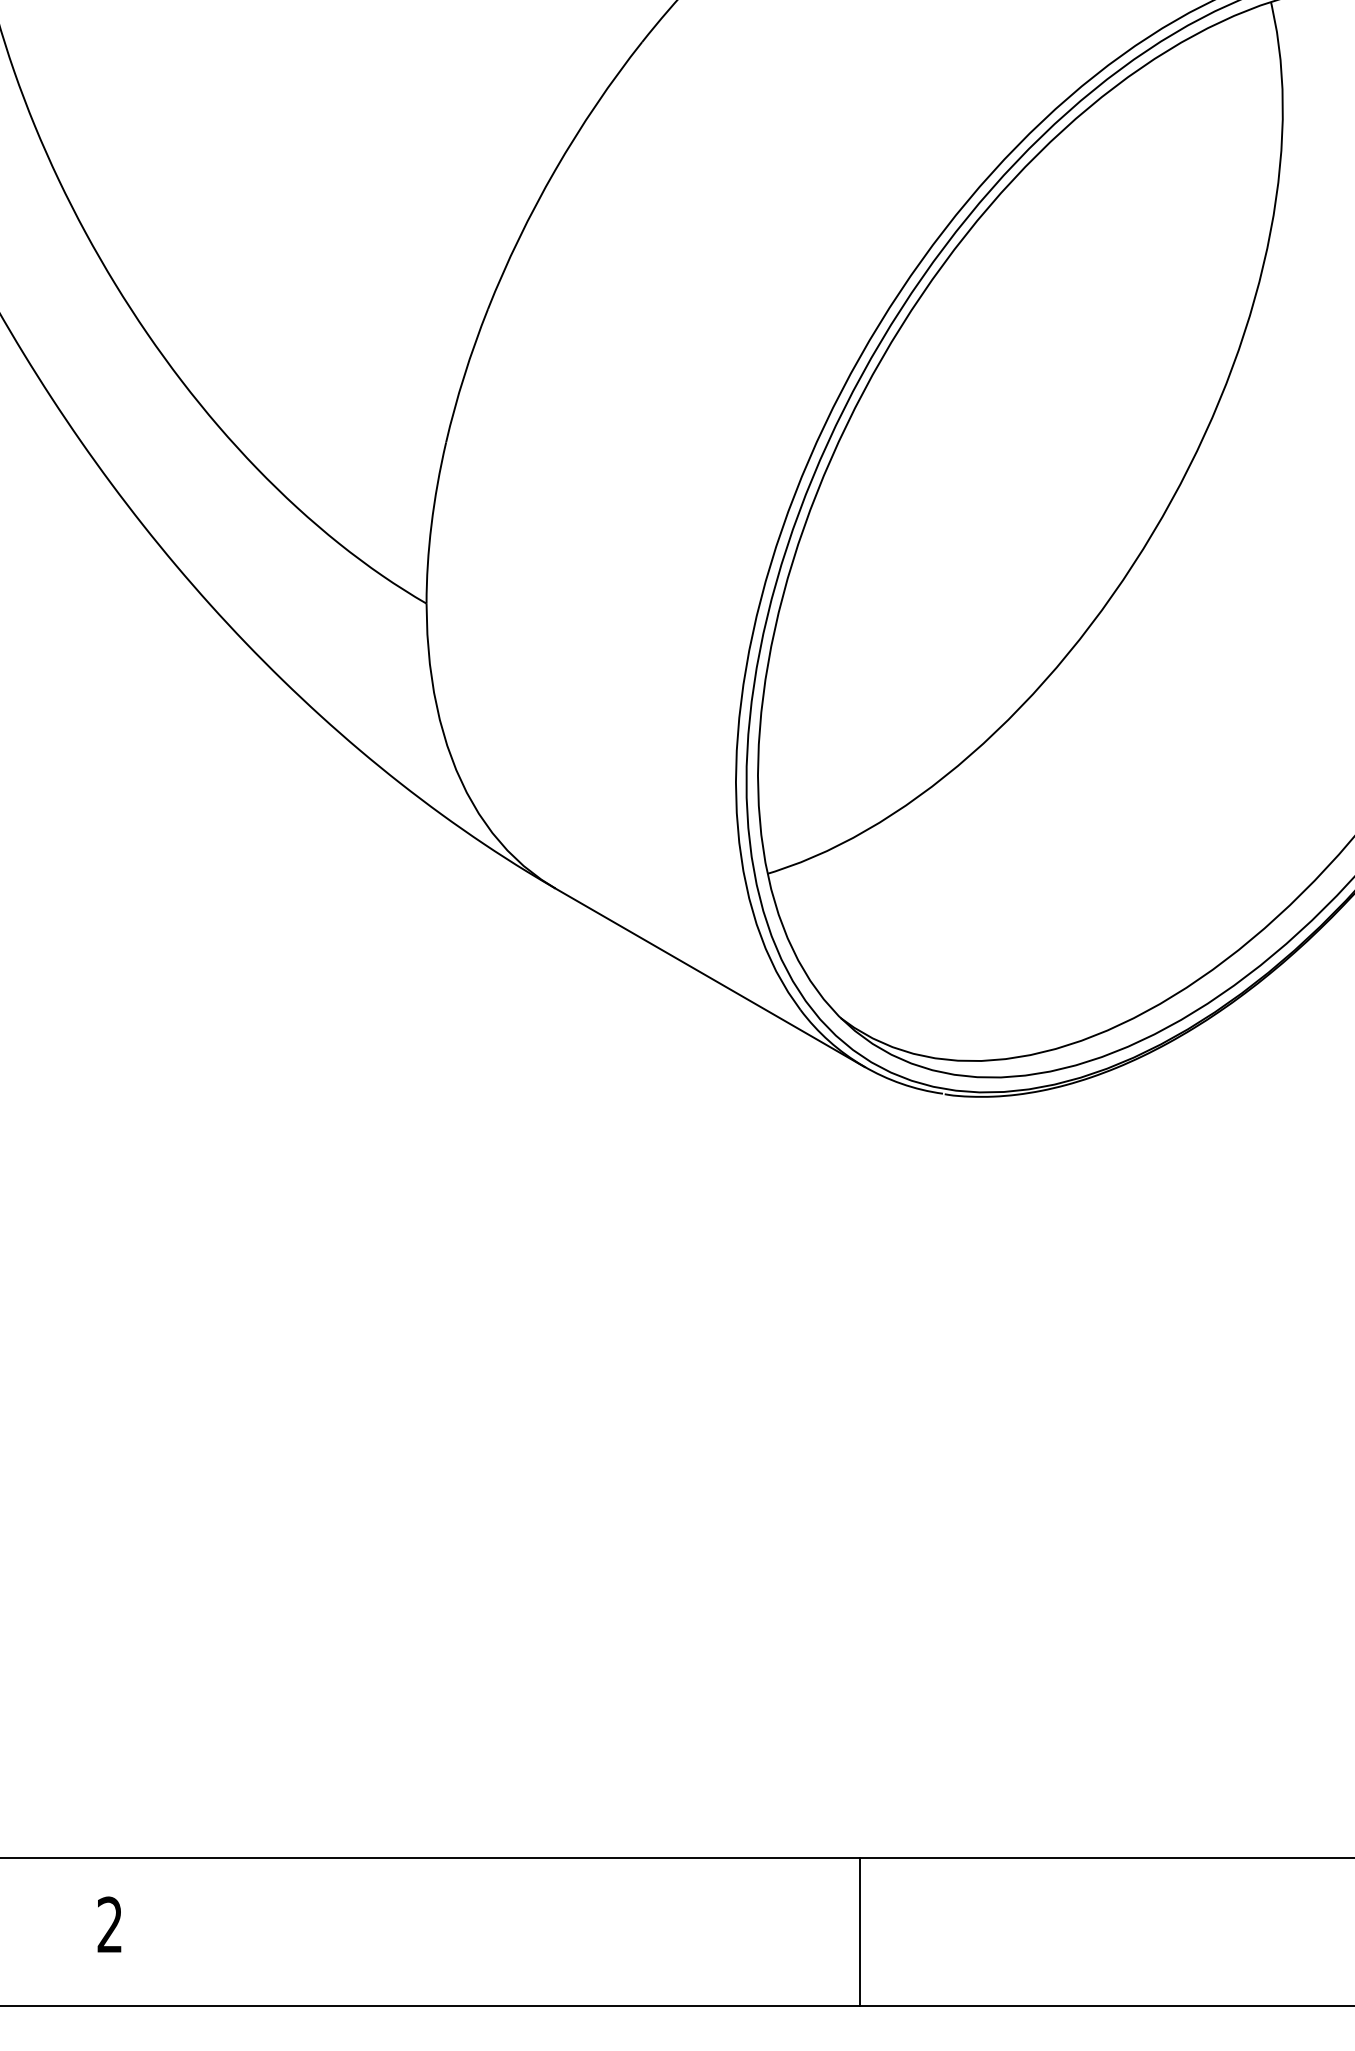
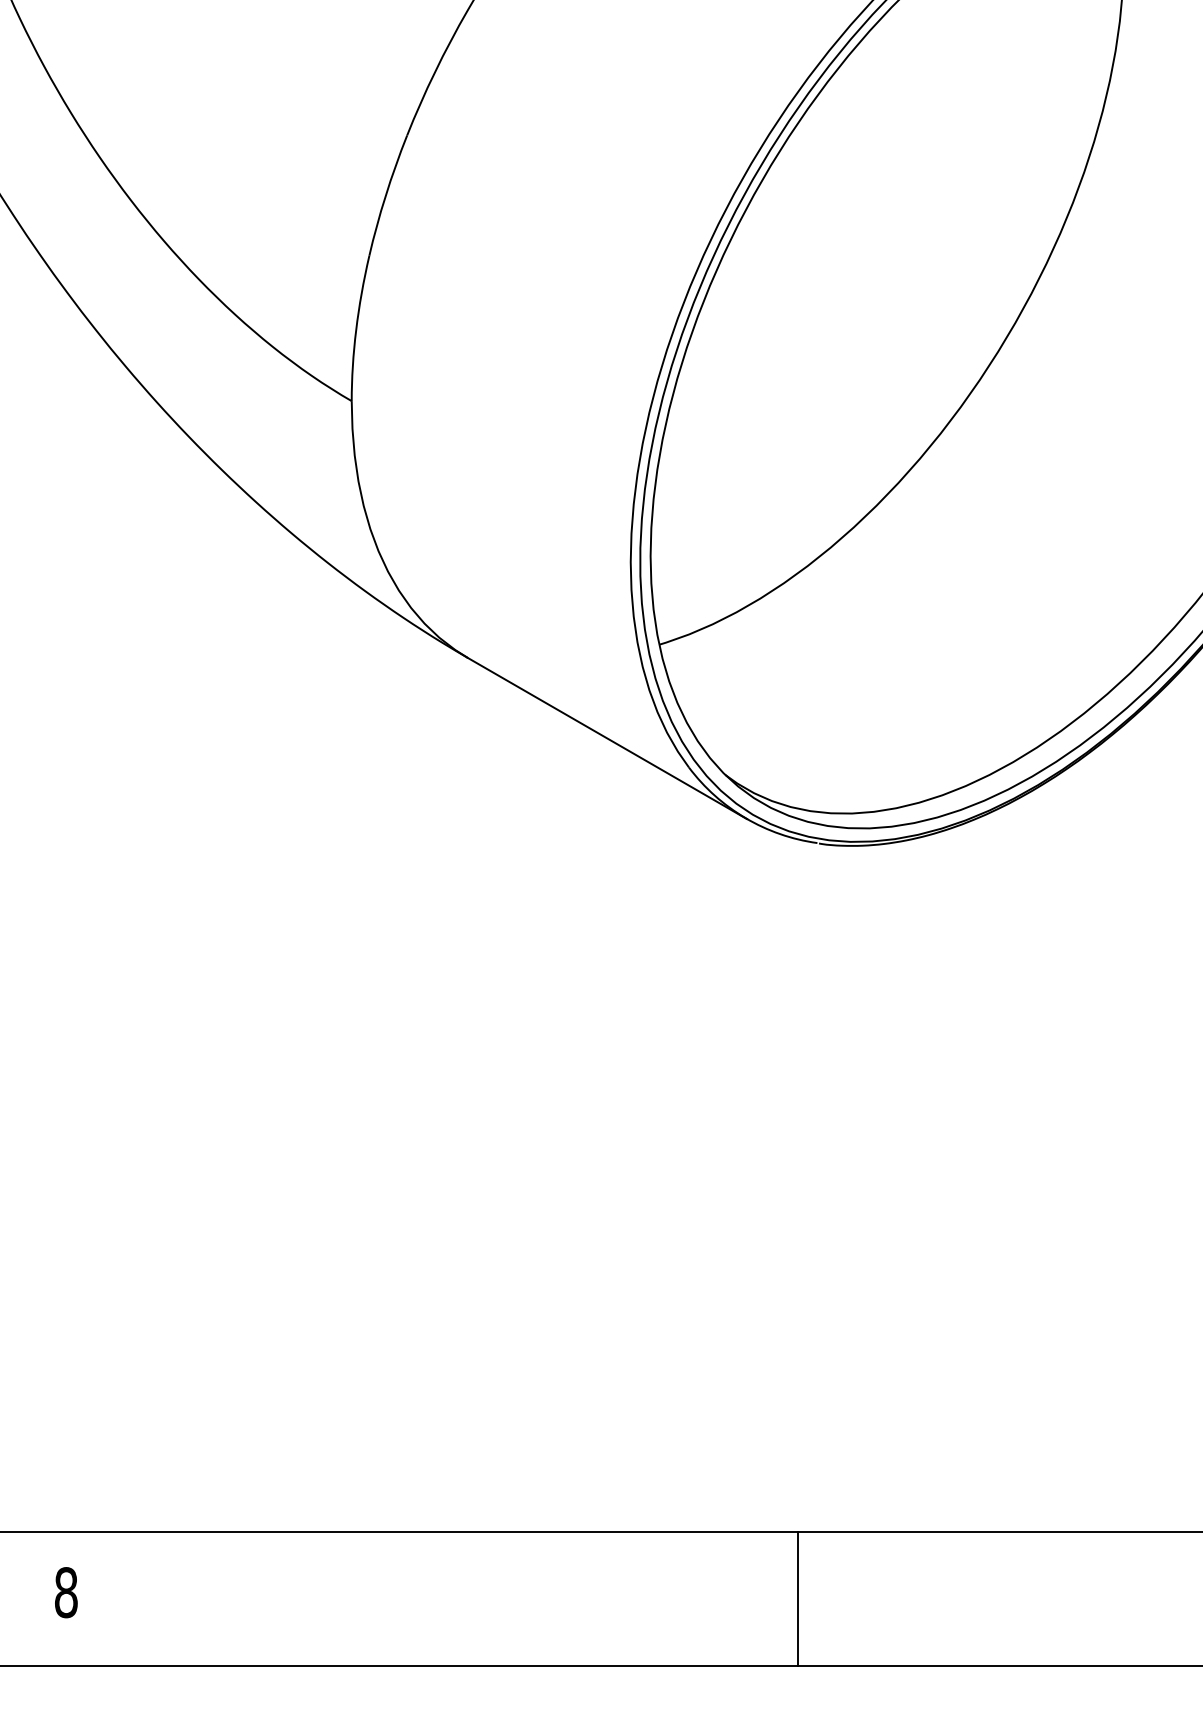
text: (109, 1924) -> (65, 1592), 2 -> 8
line: (860, 1931) -> (798, 1598), moved

